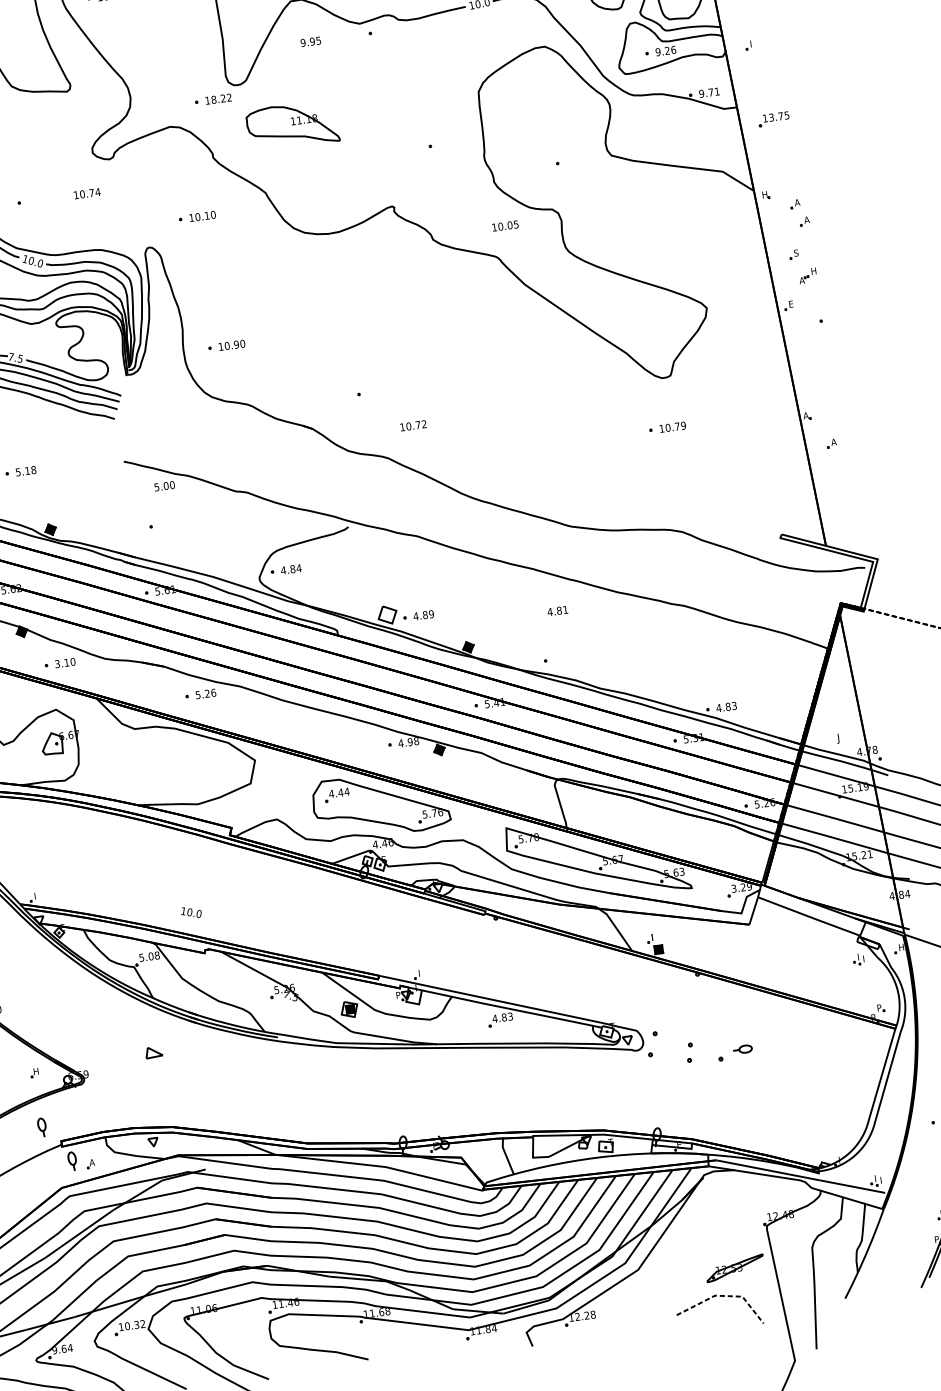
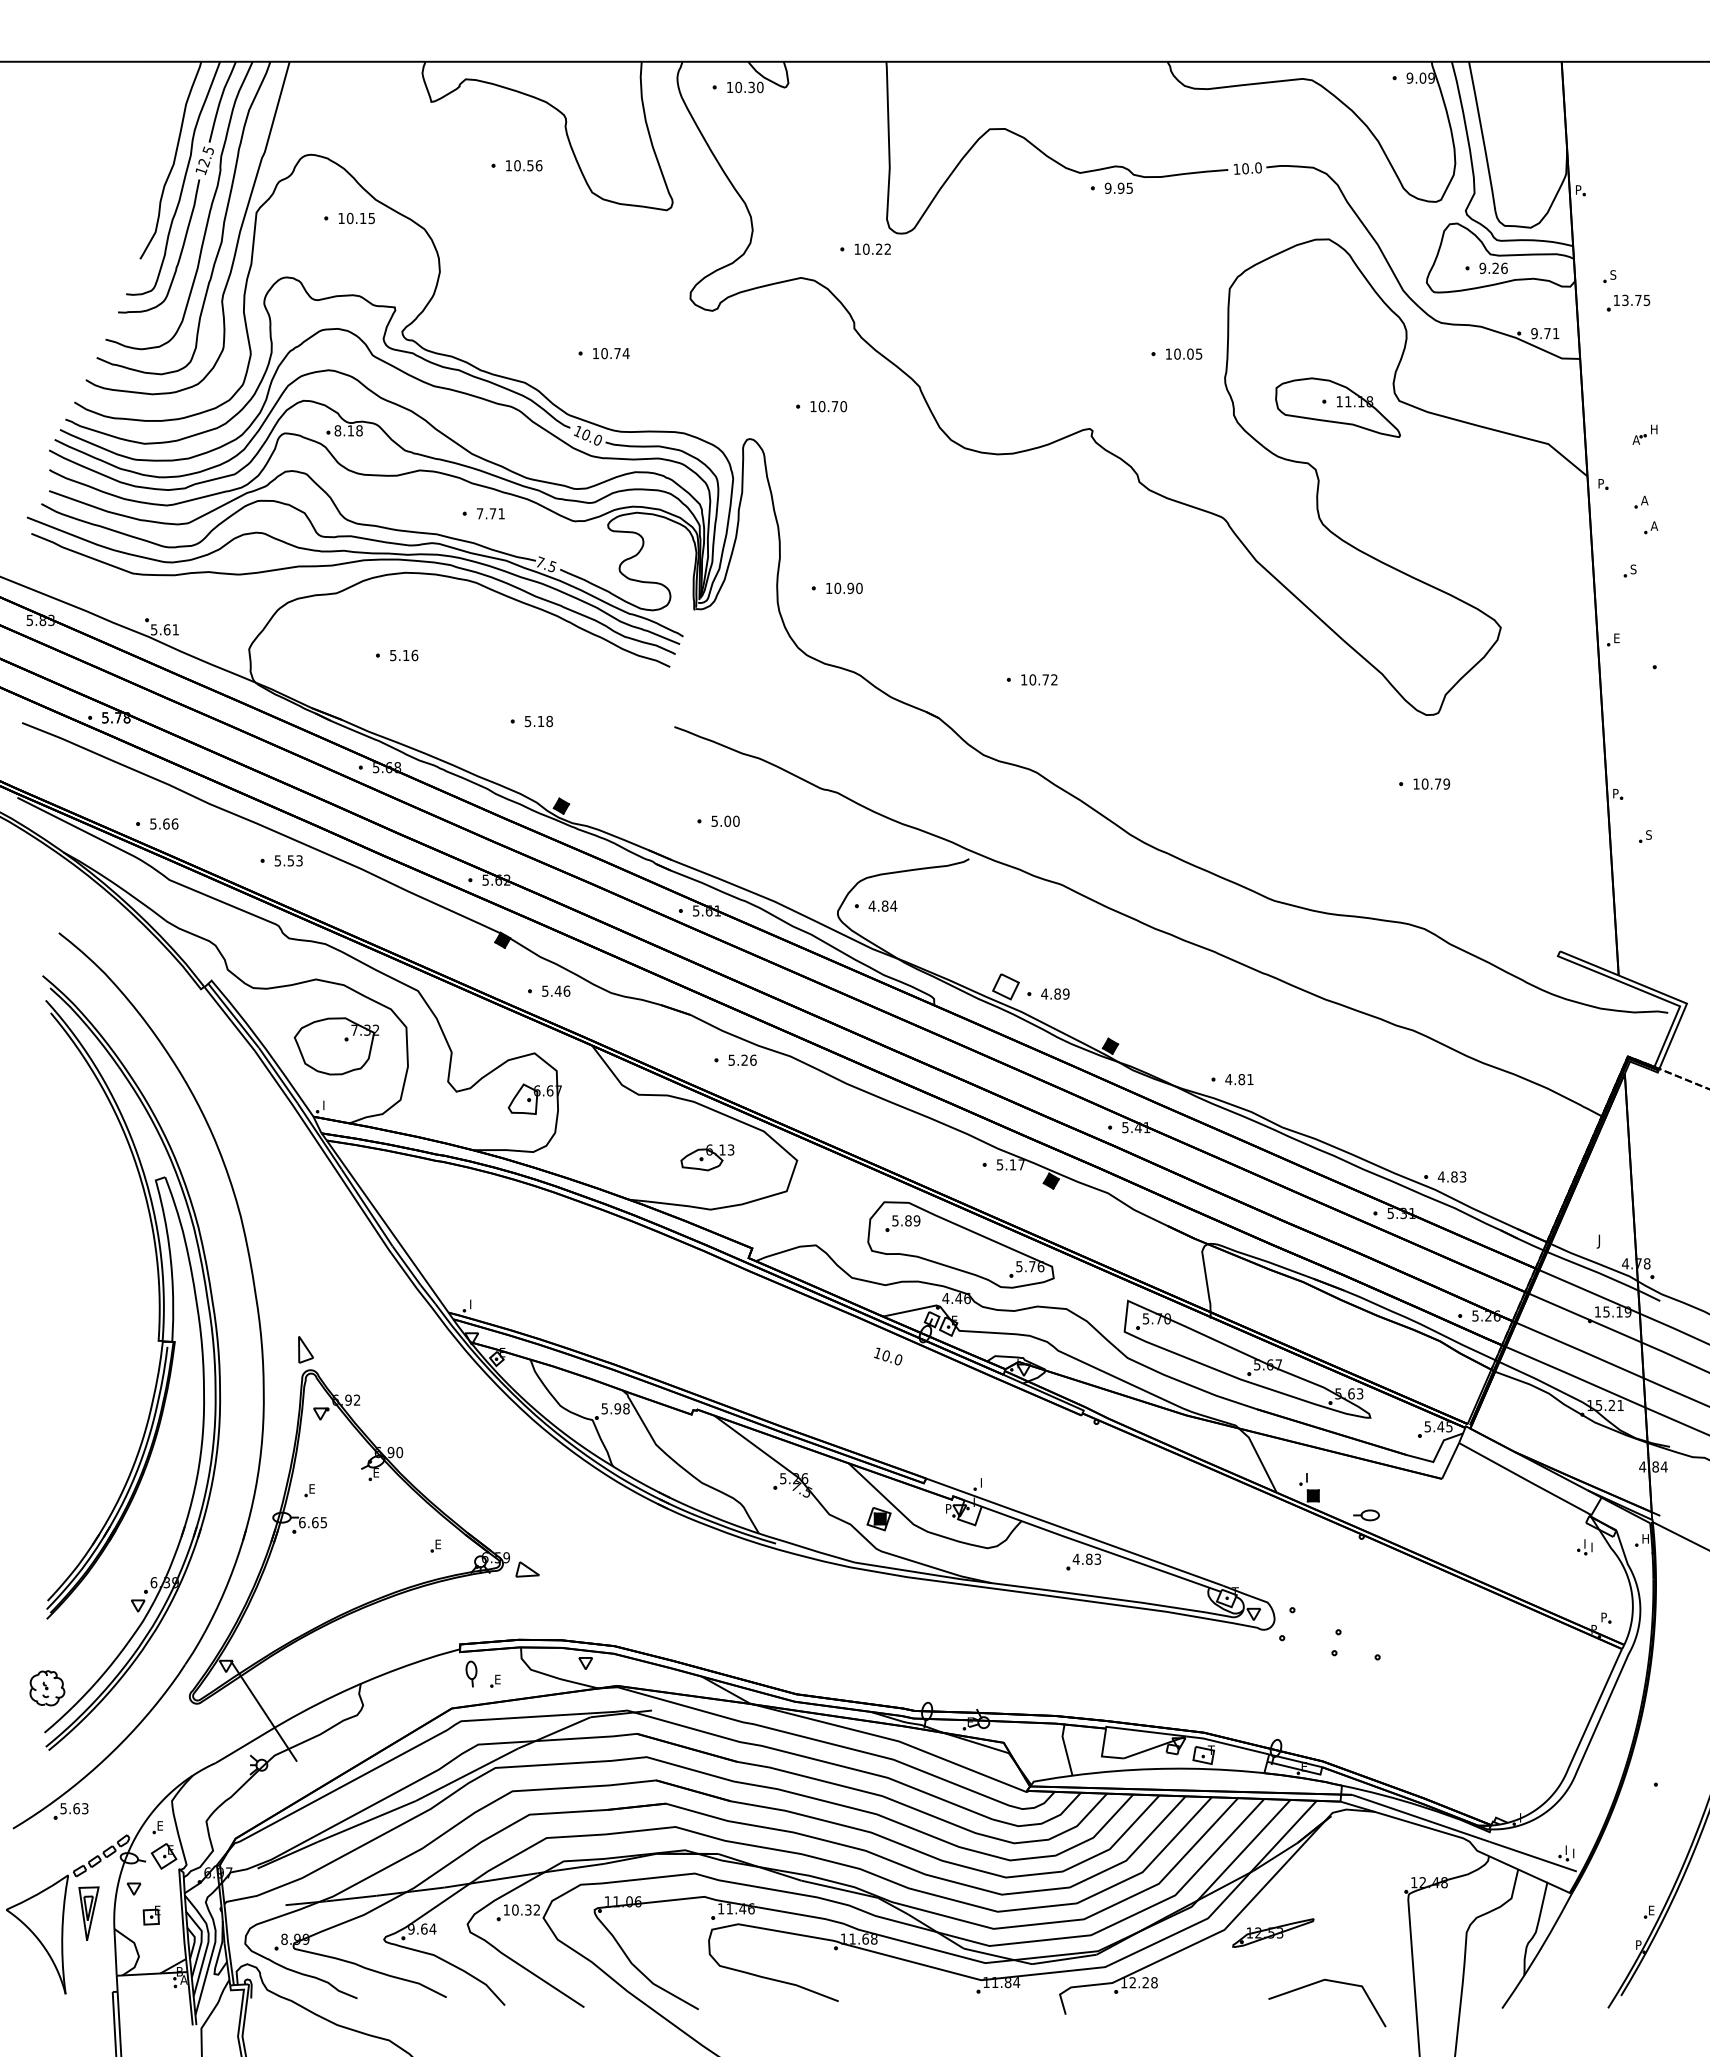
text: (310, 41) -> (1118, 187), moved
text: (752, 43) -> (1613, 274), I -> S
text: (214, 99) -> (866, 249), 18.22 -> 10.22
part: (773, 118) -> (1628, 302), moved
part: (292, 125) -> (1337, 407), moved
text: (87, 193) -> (611, 353), moved
text: (764, 194) -> (1601, 483), H -> P
text: (206, 215) -> (834, 406), 10.10 -> 10.70
text: (505, 225) -> (1184, 353), moved
part: (807, 275) -> (1644, 434), moved
text: (805, 415) -> (1615, 793), A -> P
text: (413, 425) -> (1039, 679), moved
text: (833, 441) -> (1648, 834), A -> S
text: (164, 485) -> (725, 820), moved
text: (557, 610) -> (1239, 1079), moved
text: (65, 662) -> (556, 990), 3.10 -> 5.46
text: (408, 742) -> (1010, 1164), 4.98 -> 5.17
part: (190, 767) -> (707, 1157), added
text: (338, 792) -> (905, 1220), 4.44 -> 5.89
text: (741, 887) -> (1438, 1426), 3.29 -> 5.45
text: (191, 912) -> (888, 1356), moved
text: (150, 956) -> (617, 1408), 5.08 -> 5.98
part: (742, 1049) -> (1366, 1515), moved
part: (153, 1052) -> (527, 1569), moved
text: (36, 1071) -> (439, 1544), H -> E
part: (42, 1127) -> (436, 1621), removed
text: (91, 1162) -> (497, 1679), A -> E
part: (735, 1267) -> (1273, 1932), moved
line: (724, 1296) -> (1337, 1982), dashed -> solid

